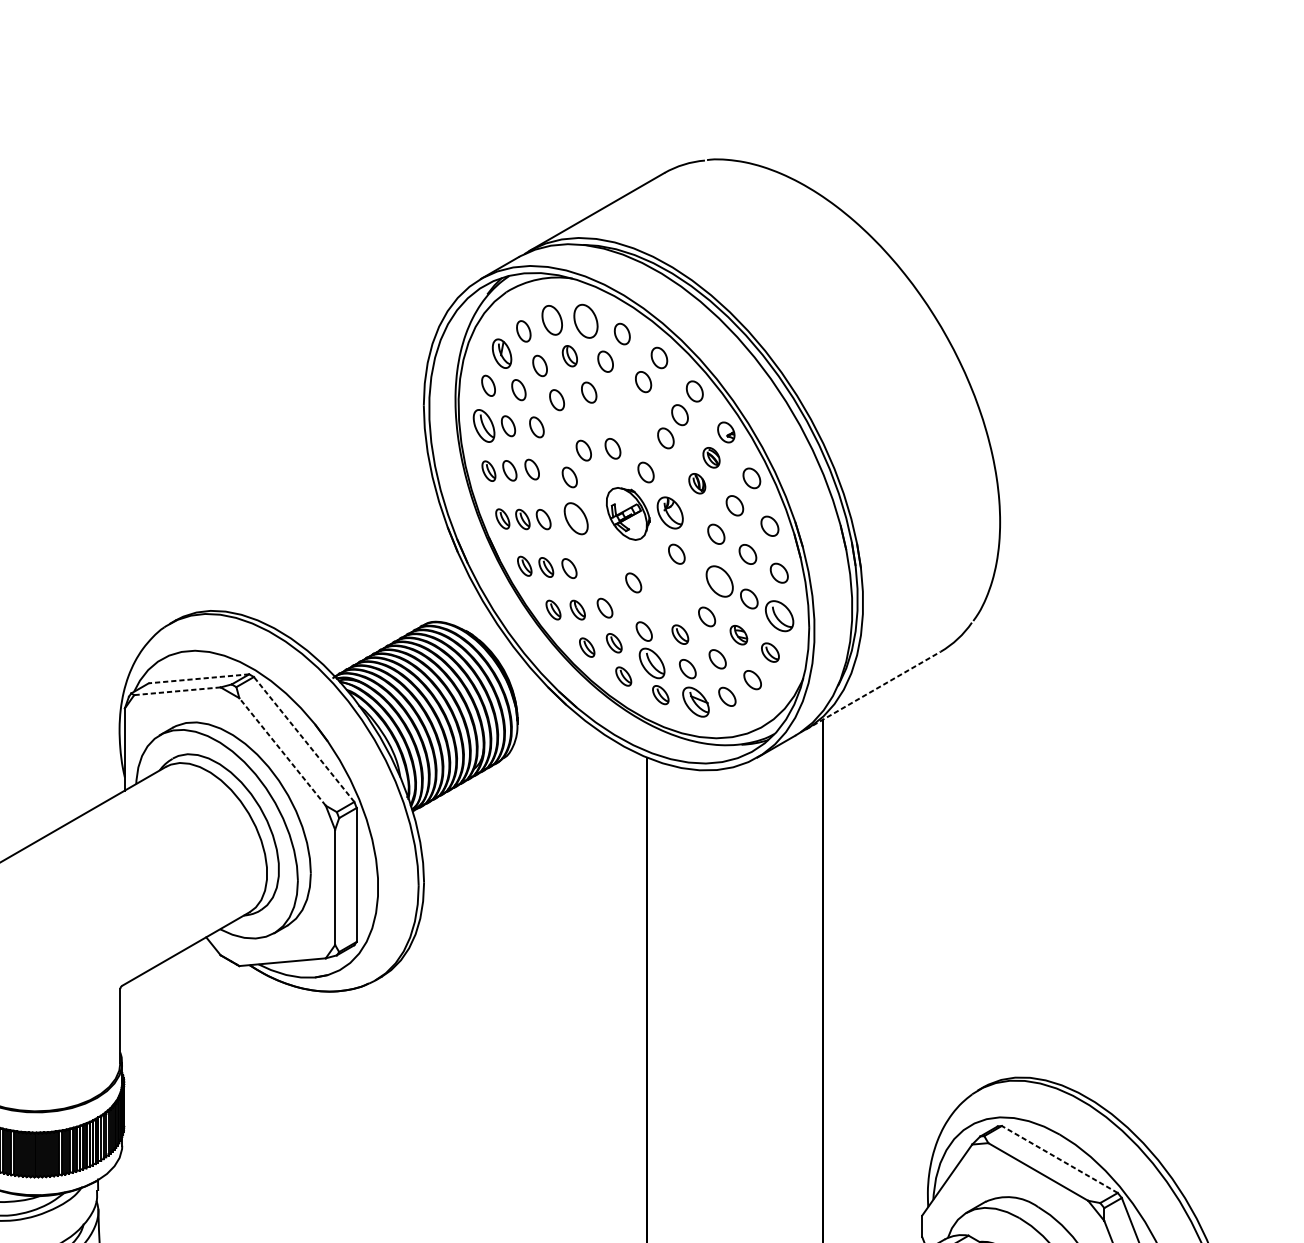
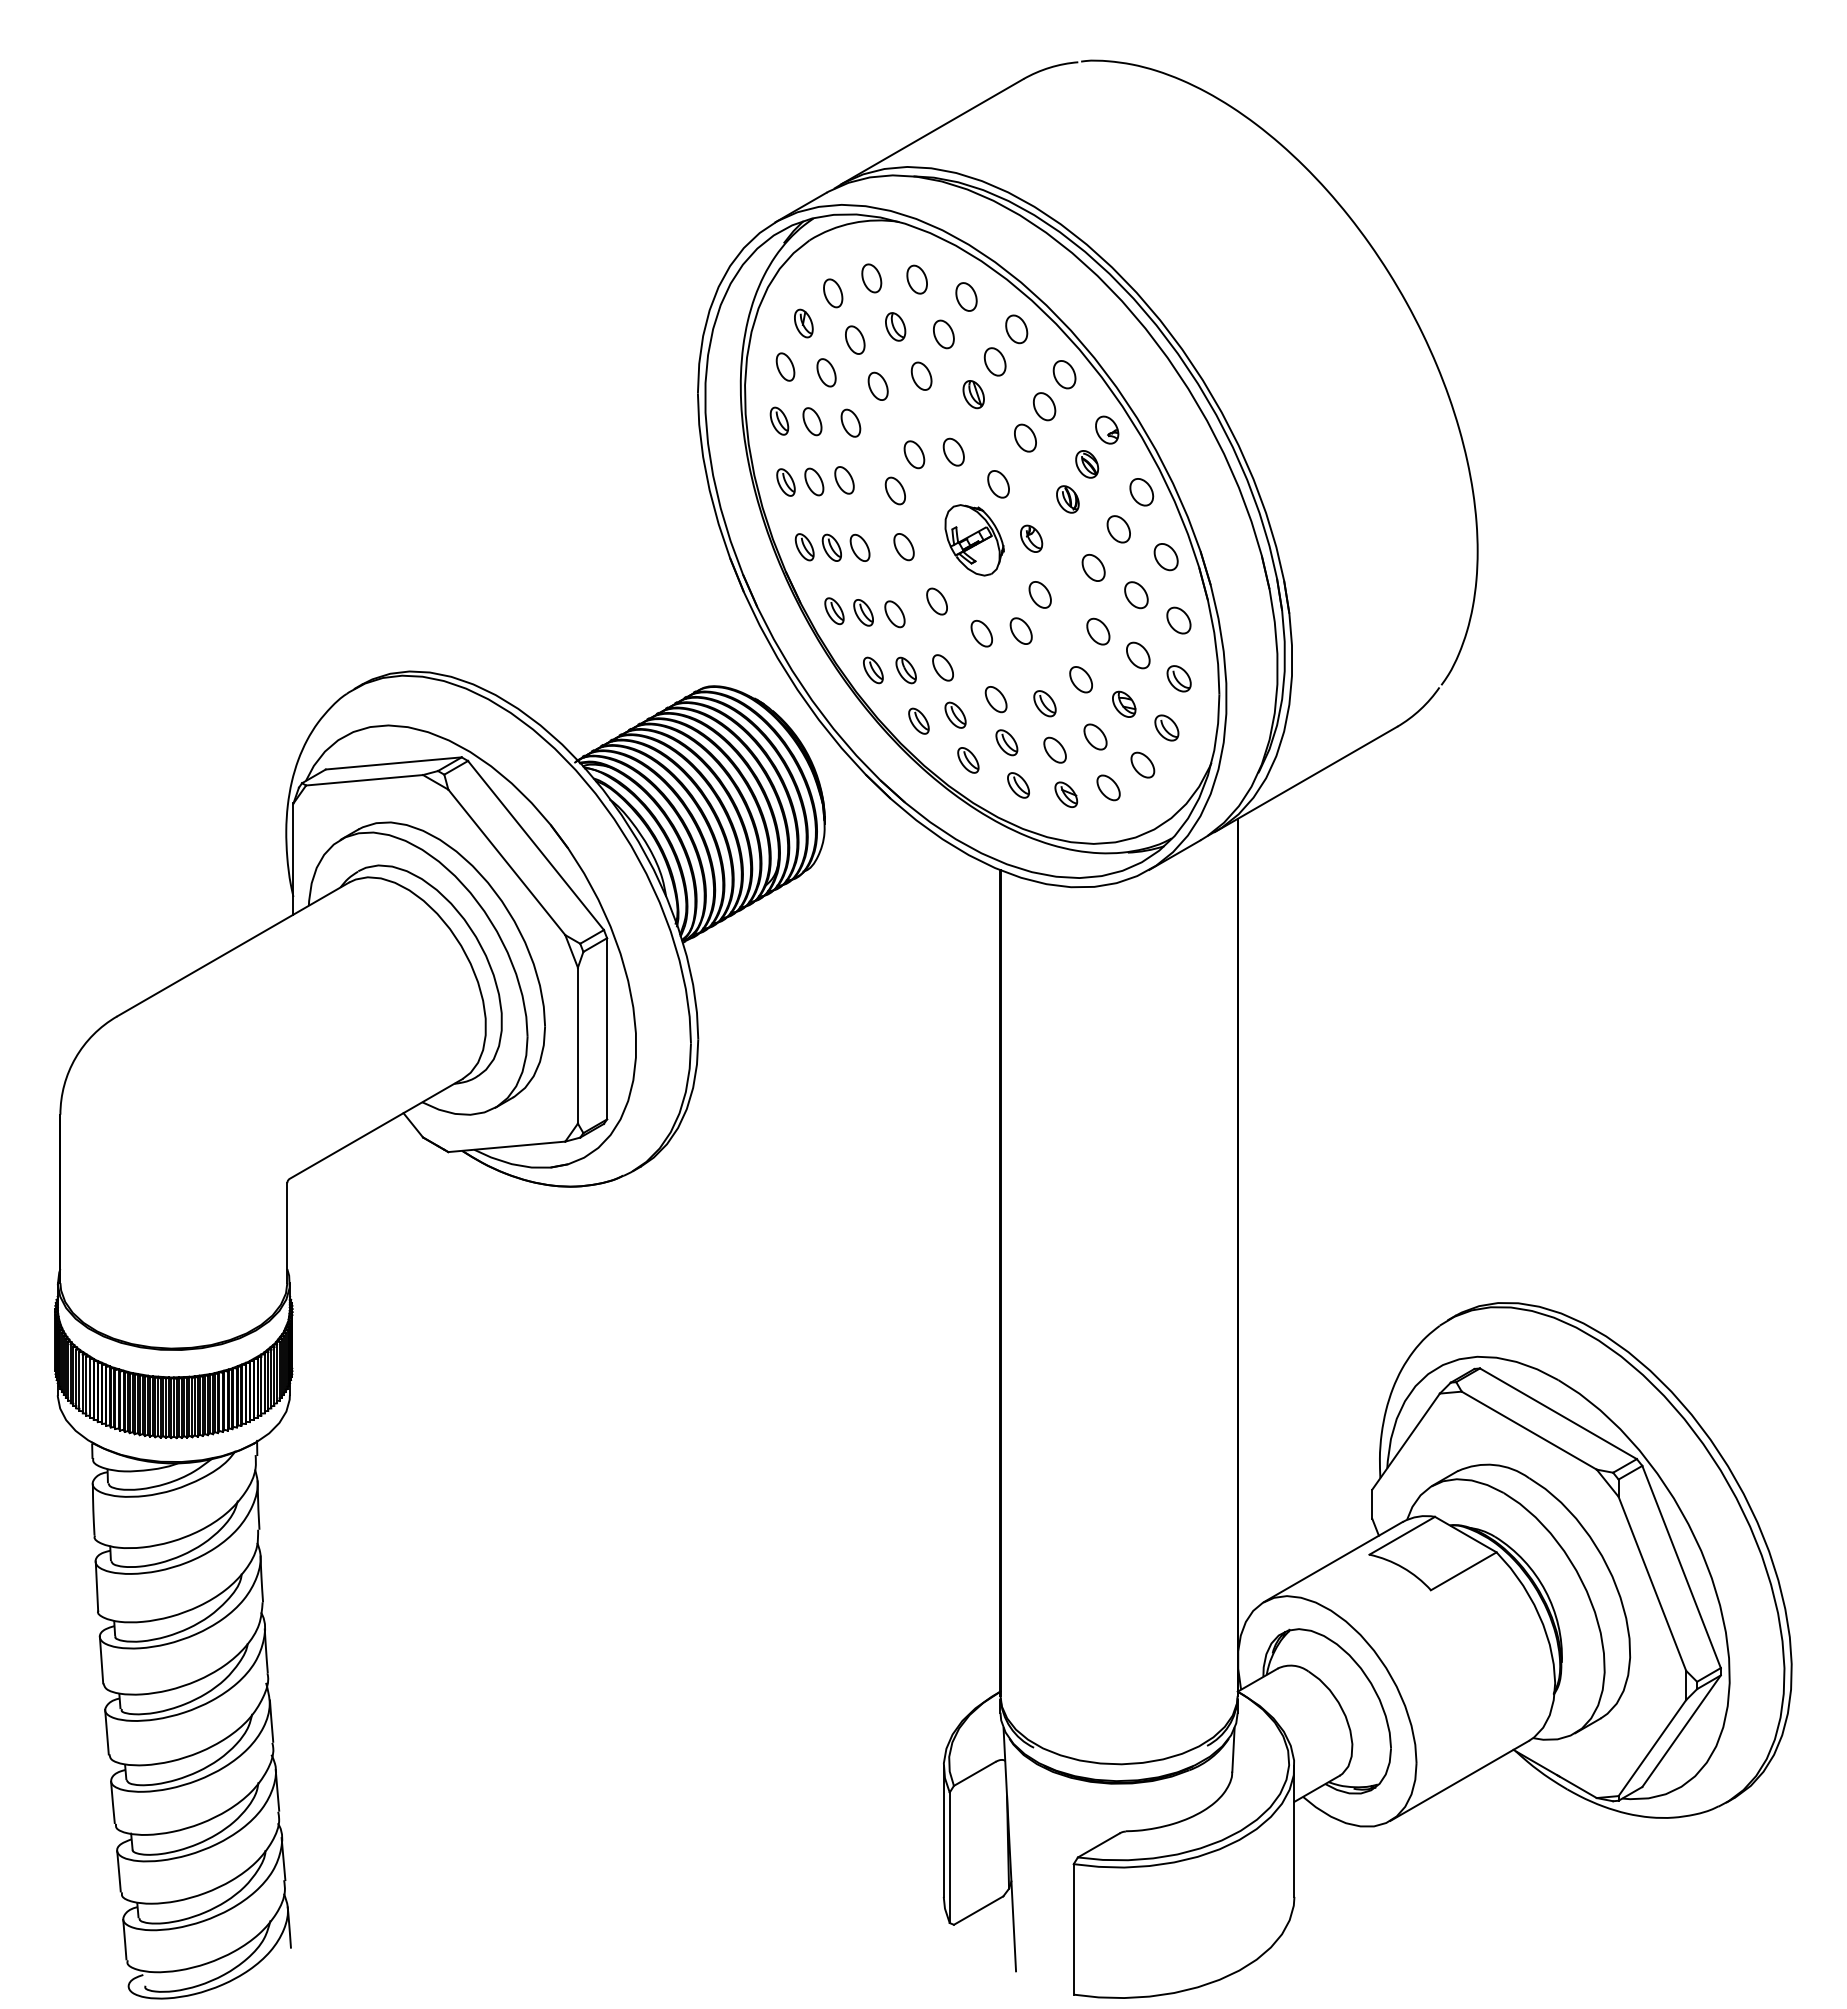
part: (552, 320) -> (871, 278), size x0.71
part: (585, 321) -> (916, 279), size x0.62
part: (501, 353) -> (803, 323), size x0.71
part: (627, 406) -> (973, 394), added
part: (484, 425) -> (779, 420), size x0.62
part: (670, 512) -> (1031, 538), size x0.62
part: (575, 519) -> (903, 547), size x0.62
part: (600, 559) -> (936, 601), added
part: (662, 580) -> (1020, 630), added
part: (719, 581) -> (1098, 631), size x0.62
part: (779, 616) -> (1178, 678), size x0.62
part: (651, 663) -> (1006, 742), size x0.62
line: (198, 678) -> (393, 763), dashed -> solid
line: (873, 690) -> (1306, 779), dashed -> solid
line: (177, 691) -> (364, 780), dashed -> solid
part: (696, 701) -> (1066, 794), size x0.62
line: (303, 739) -> (535, 845), dashed -> solid
line: (282, 751) -> (506, 861), dashed -> solid
line: (1059, 1159) -> (1558, 1413), dashed -> solid

